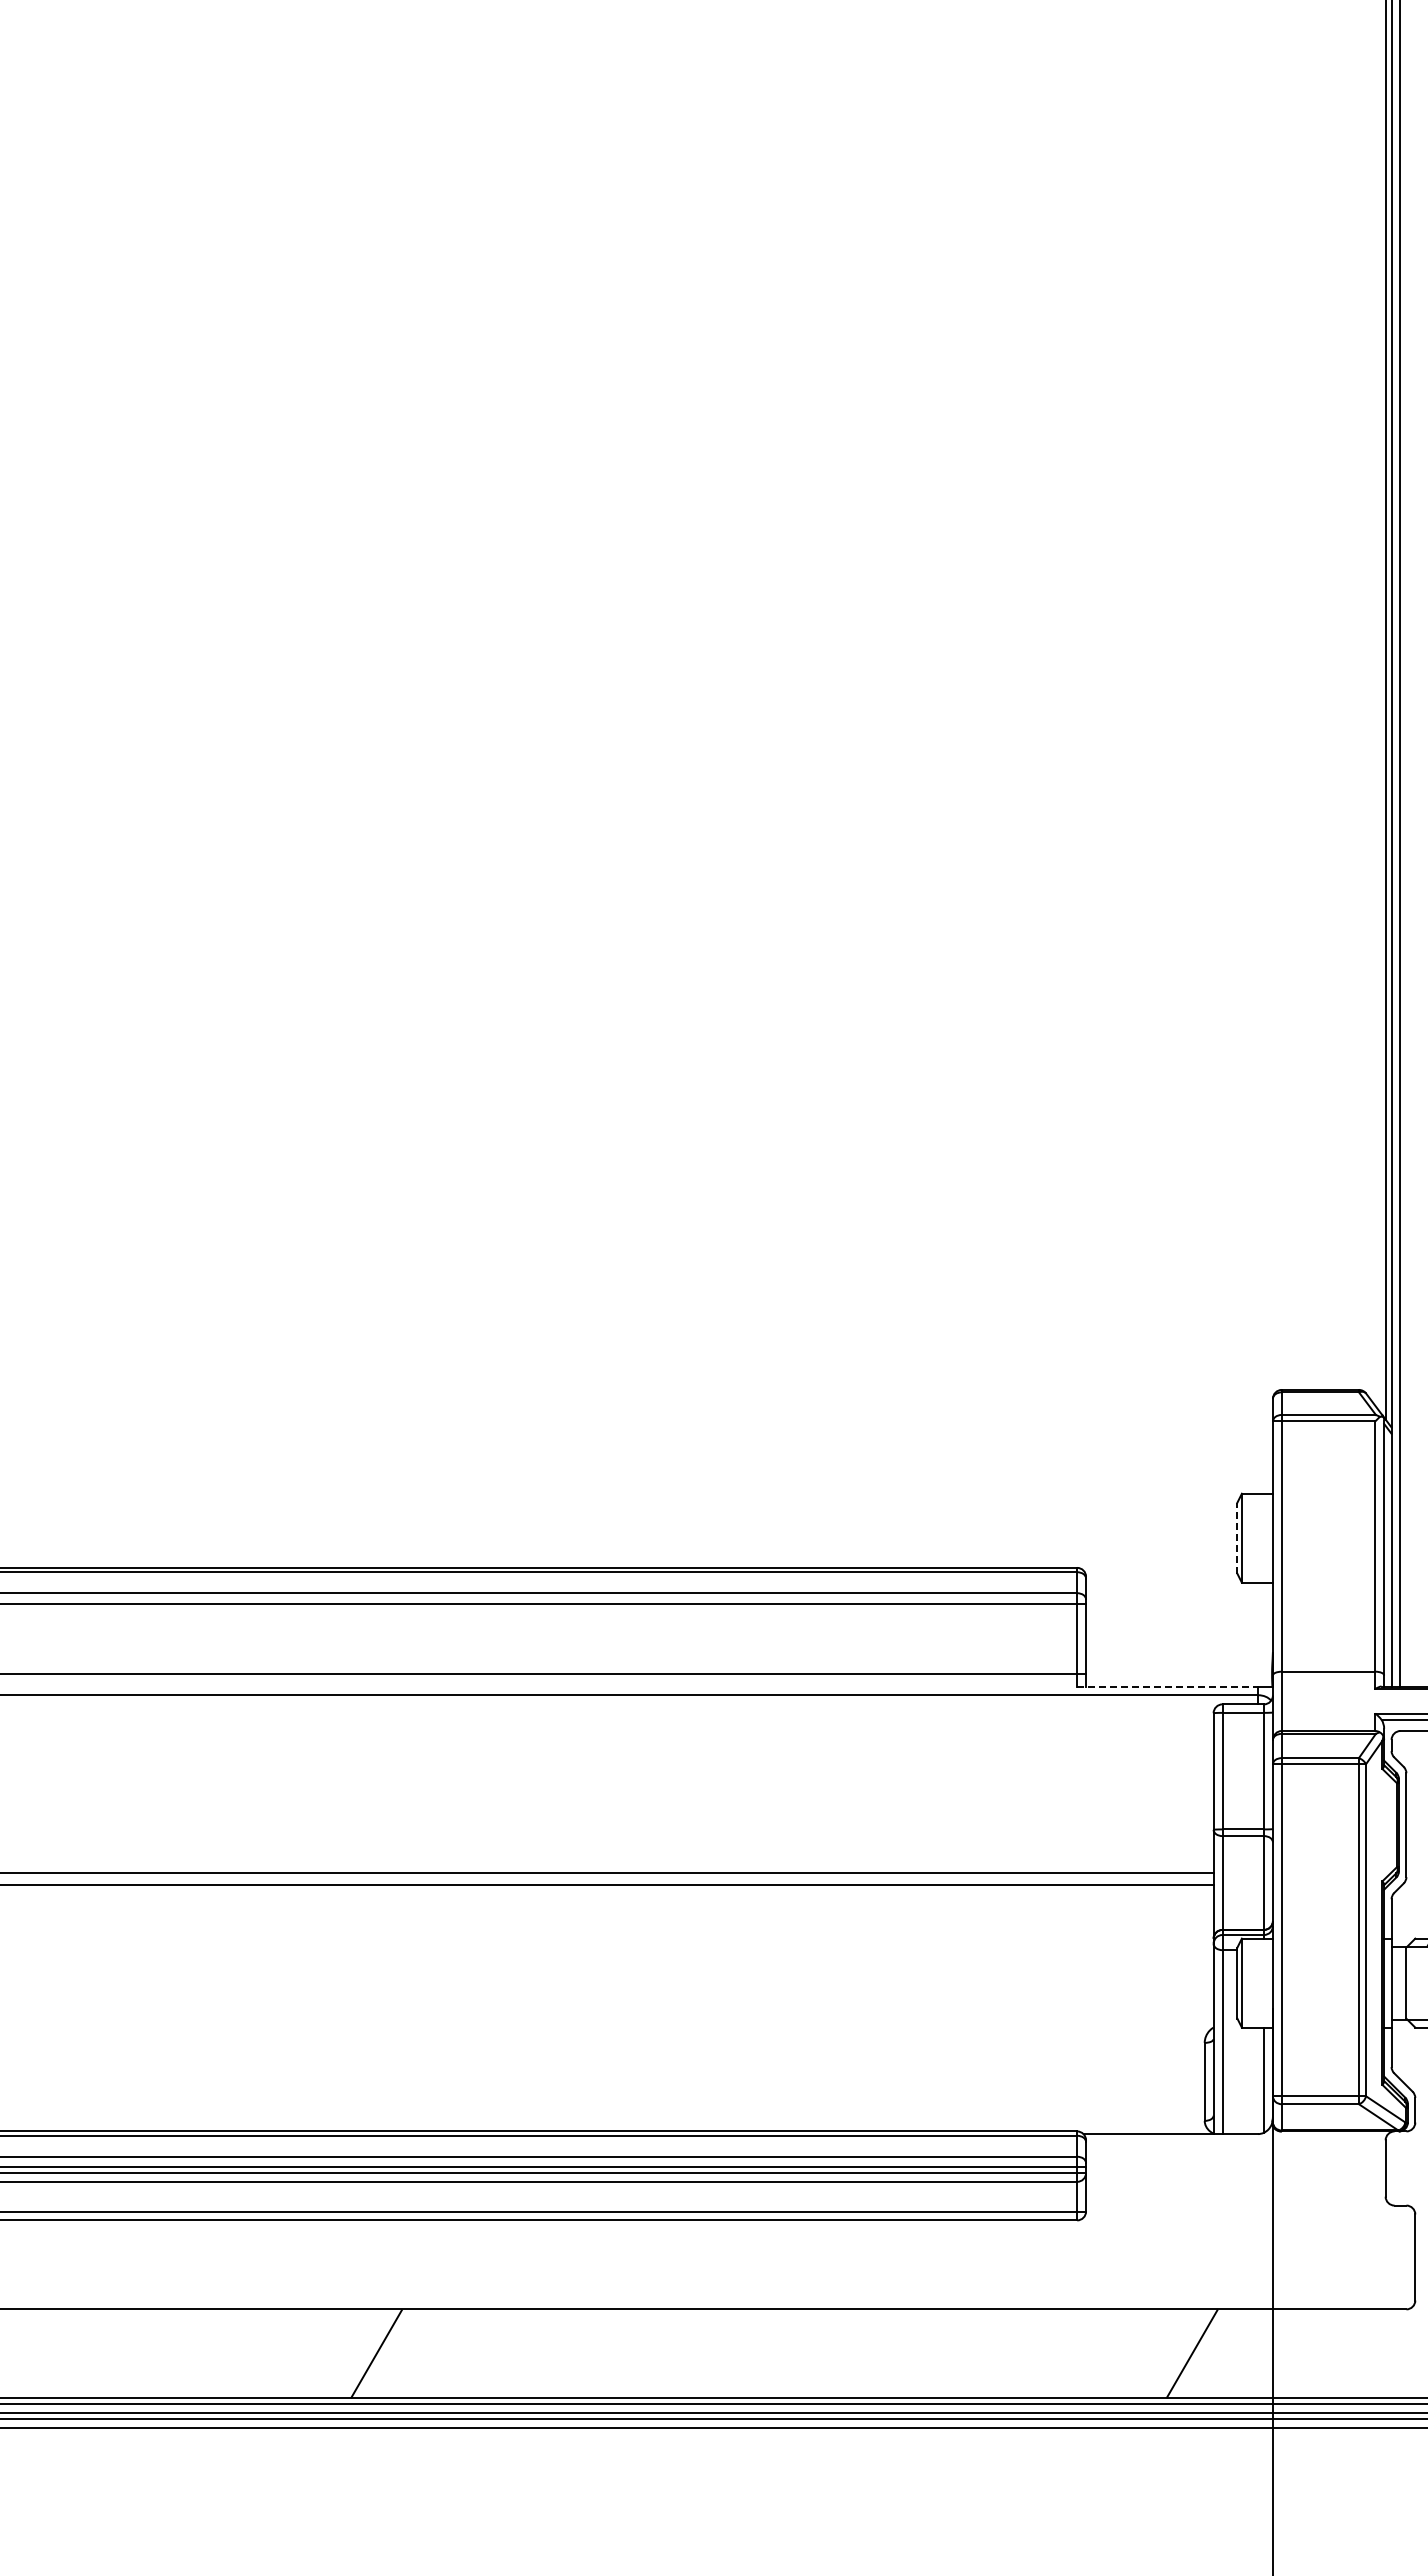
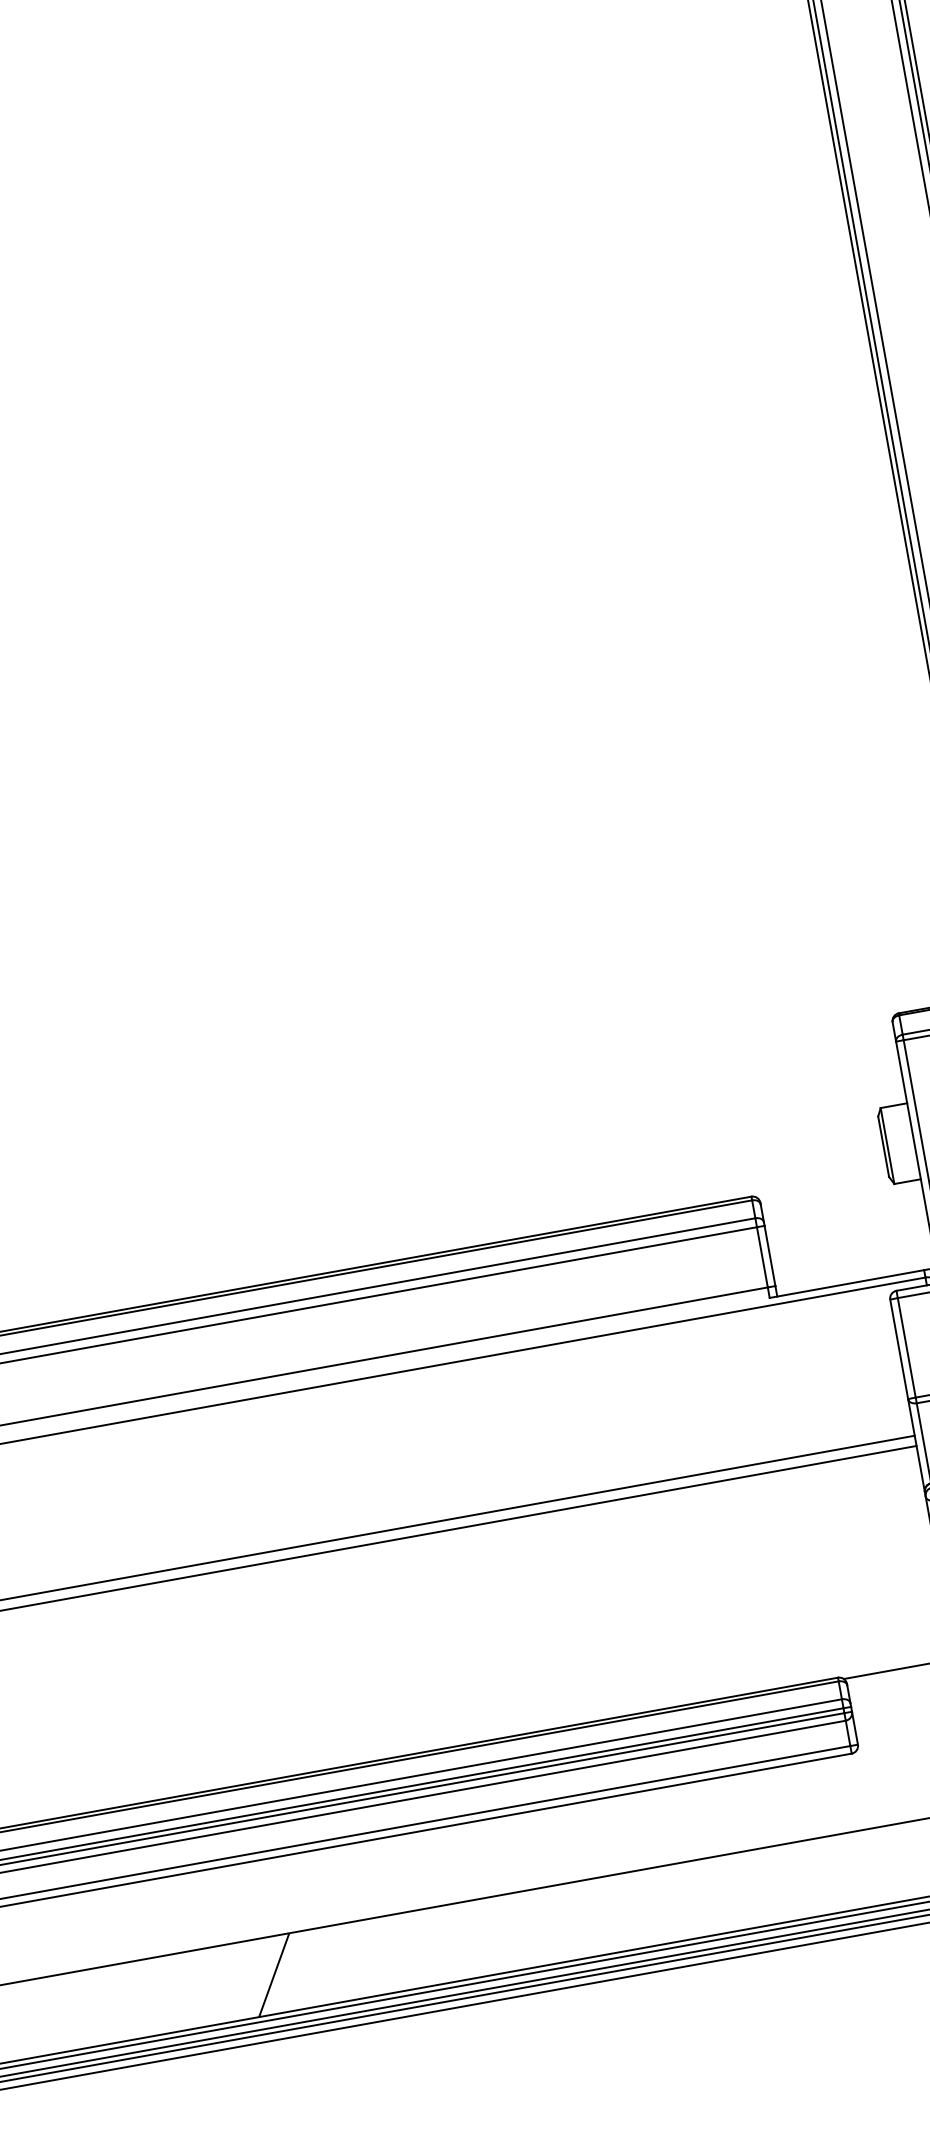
line: (1237, 1537) -> (883, 1146), dashed -> solid
line: (1168, 1686) -> (847, 1283), dashed -> solid

